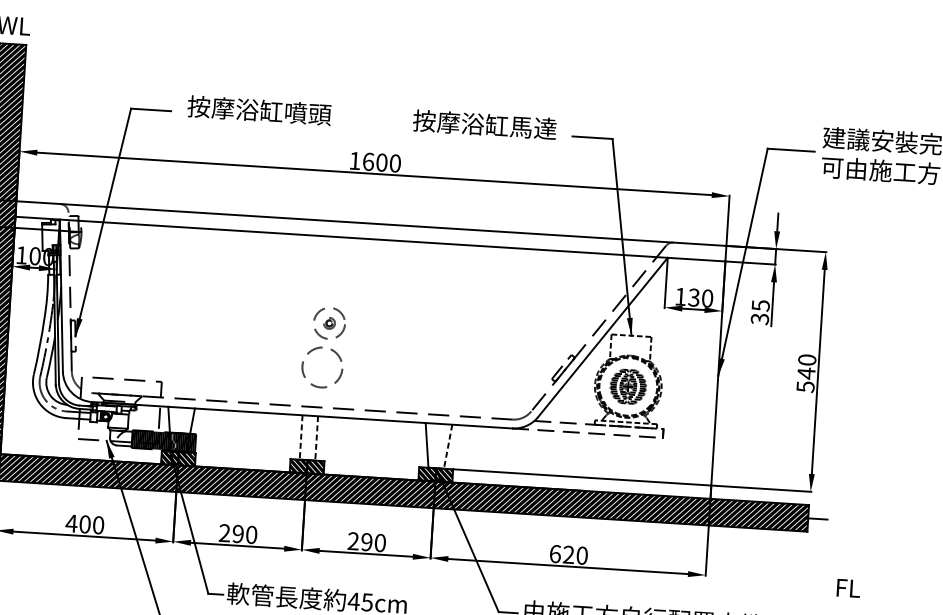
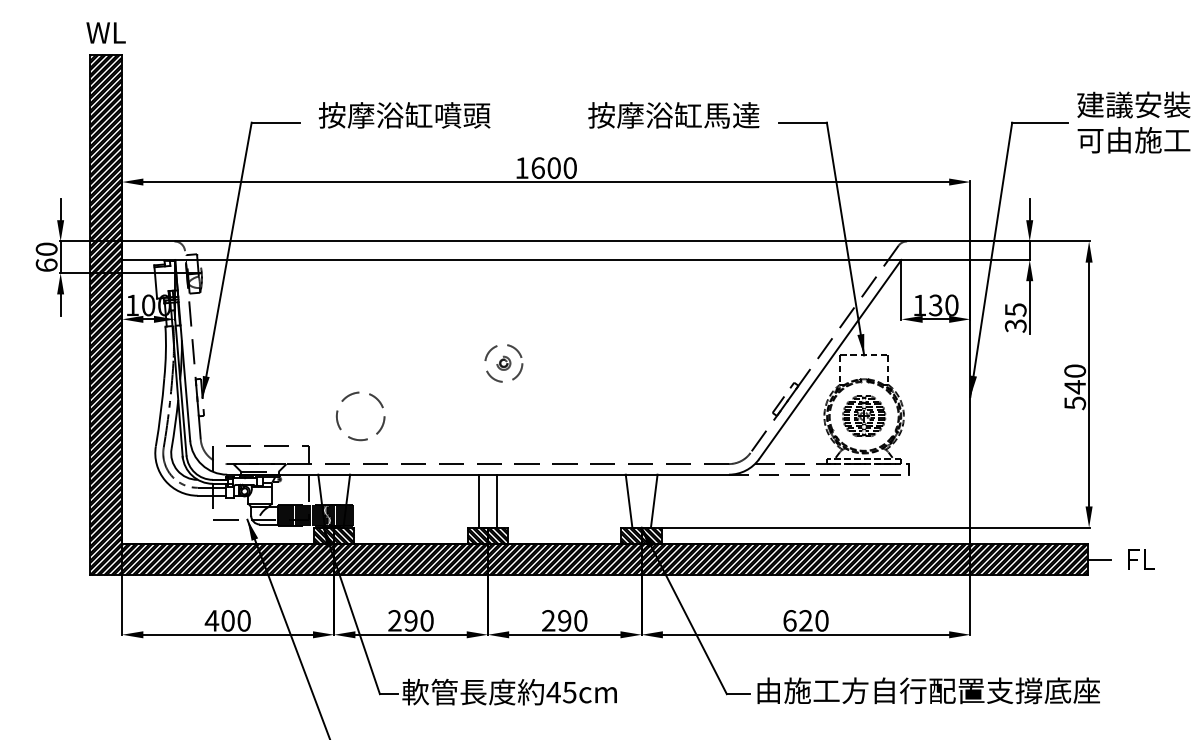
circle: (322, 367) -> (360, 416), moved
line: (301, 437) -> (478, 501), dashed -> solid
line: (316, 438) -> (497, 501), dashed -> solid
line: (448, 446) -> (654, 501), dashed -> solid
text: (848, 588) -> (1141, 559), moved

